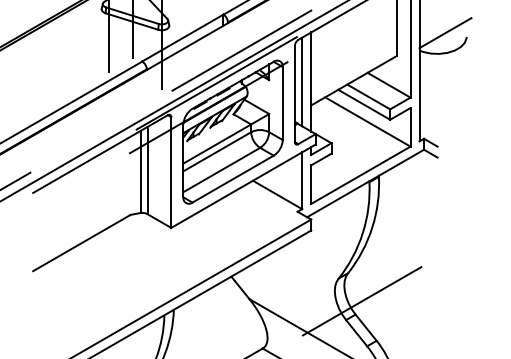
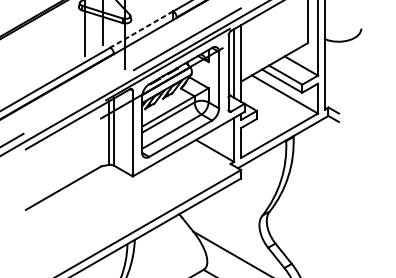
line: (445, 33) -> (345, 25), removed
line: (182, 38) -> (141, 29), solid -> dashed
line: (362, 300) -> (280, 232), removed

